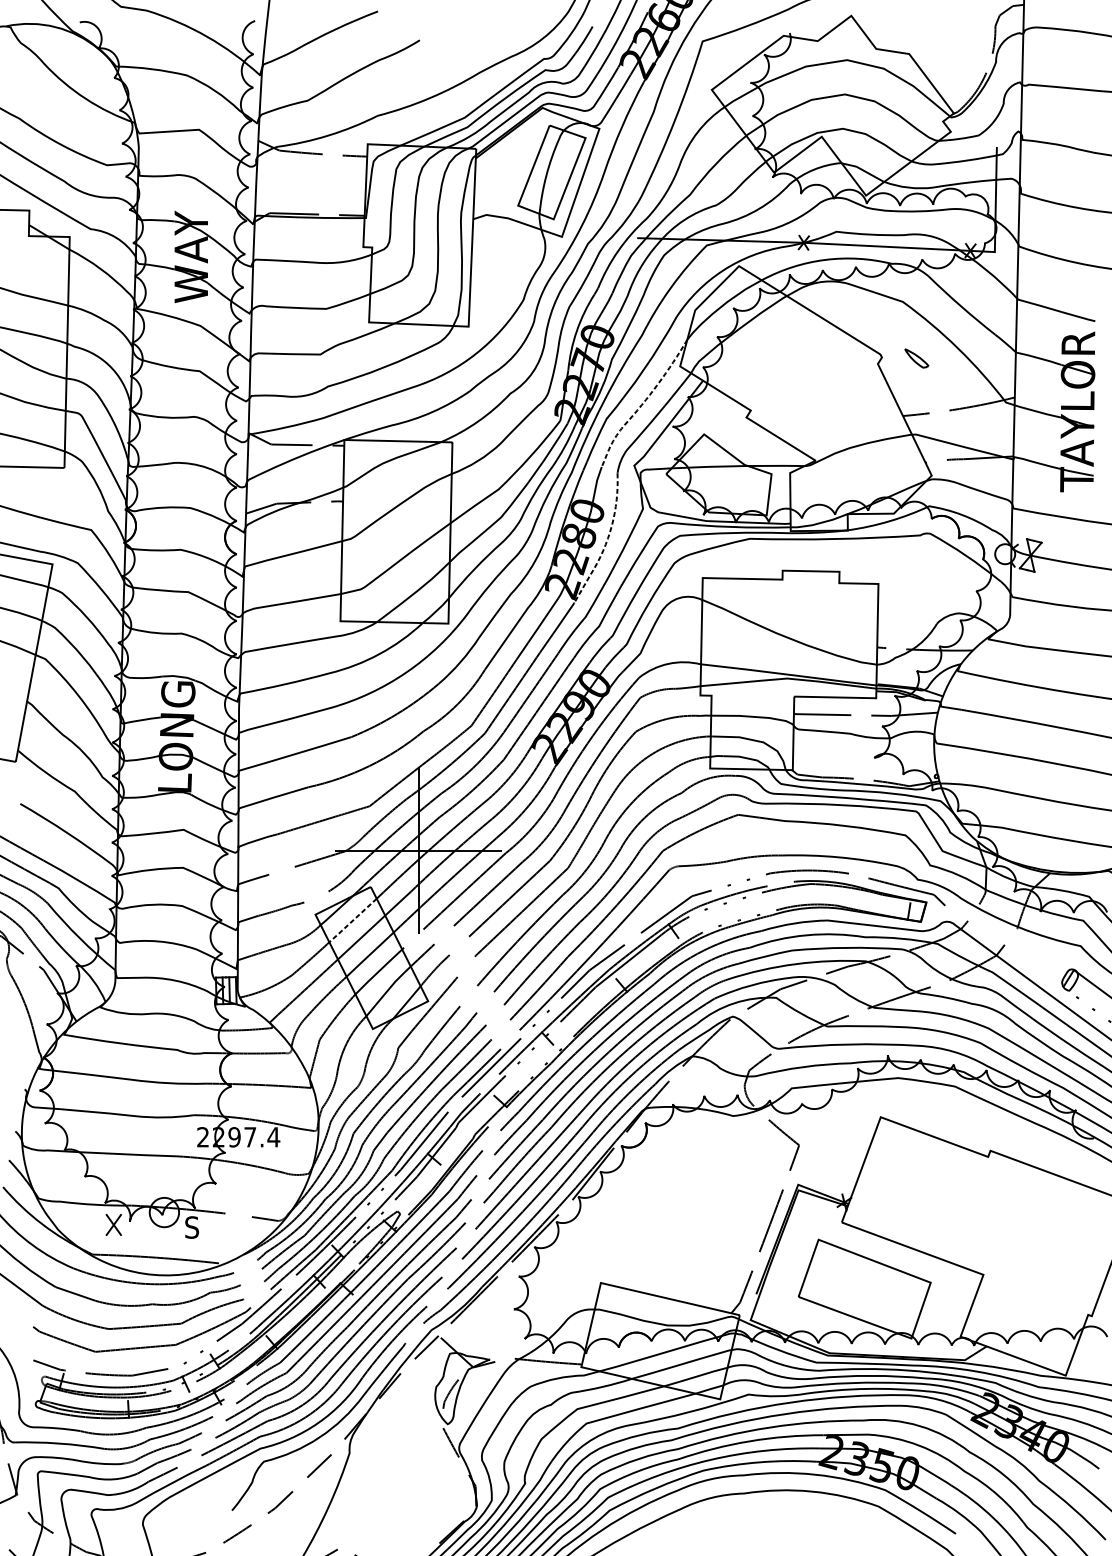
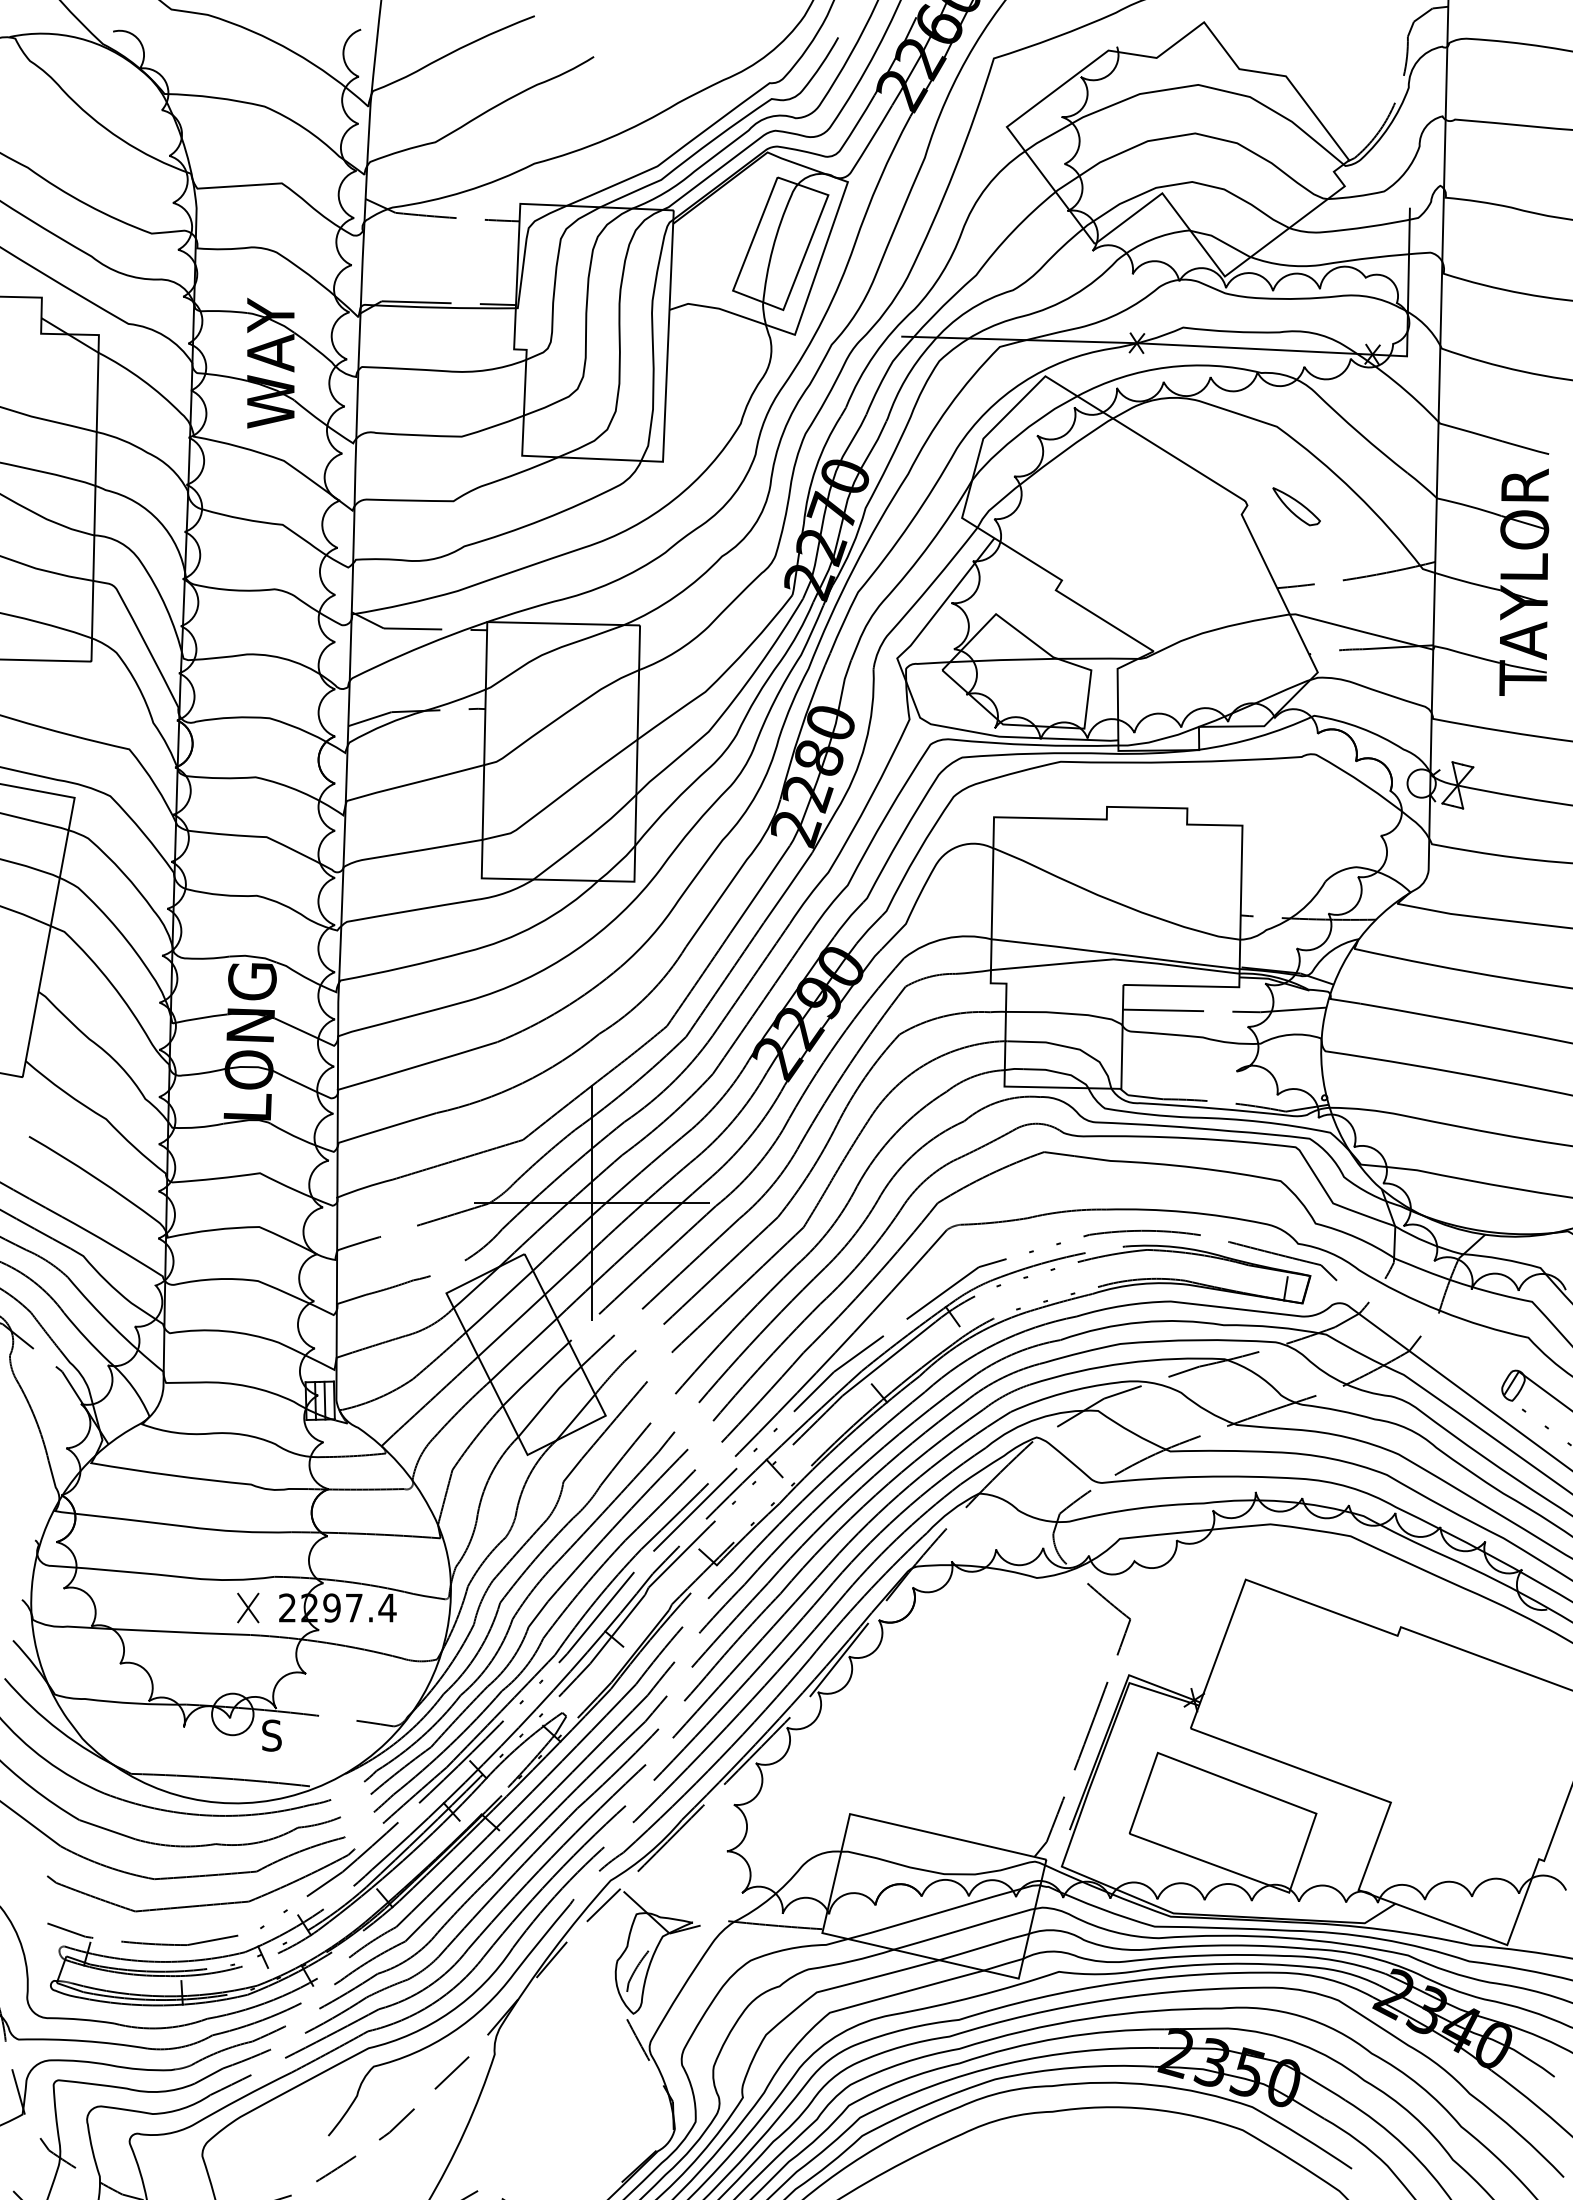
part: (916, 358) -> (1296, 506), size x1.43
line: (642, 404) -> (908, 572), dashed -> solid
line: (606, 541) -> (858, 765), dashed -> solid
line: (353, 920) -> (499, 1301), dashed -> solid
part: (113, 1224) -> (248, 1607), moved

